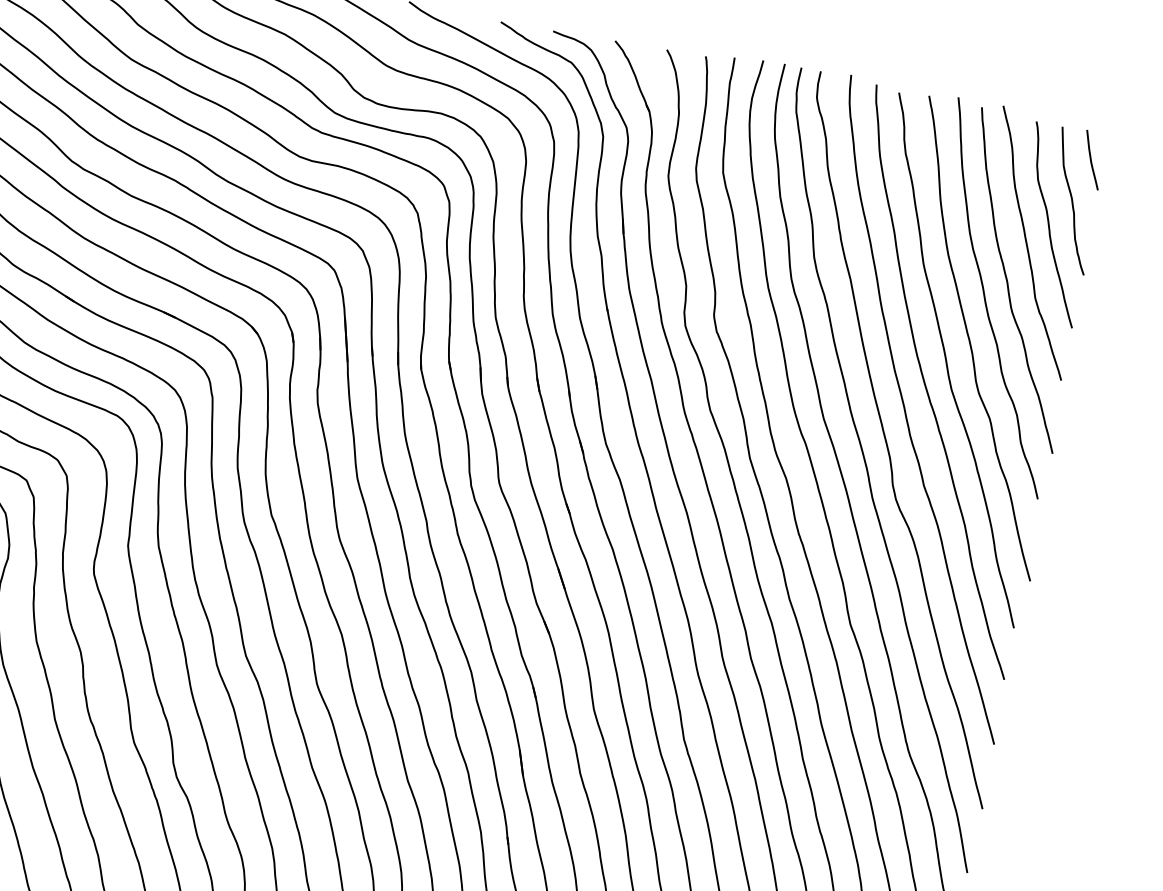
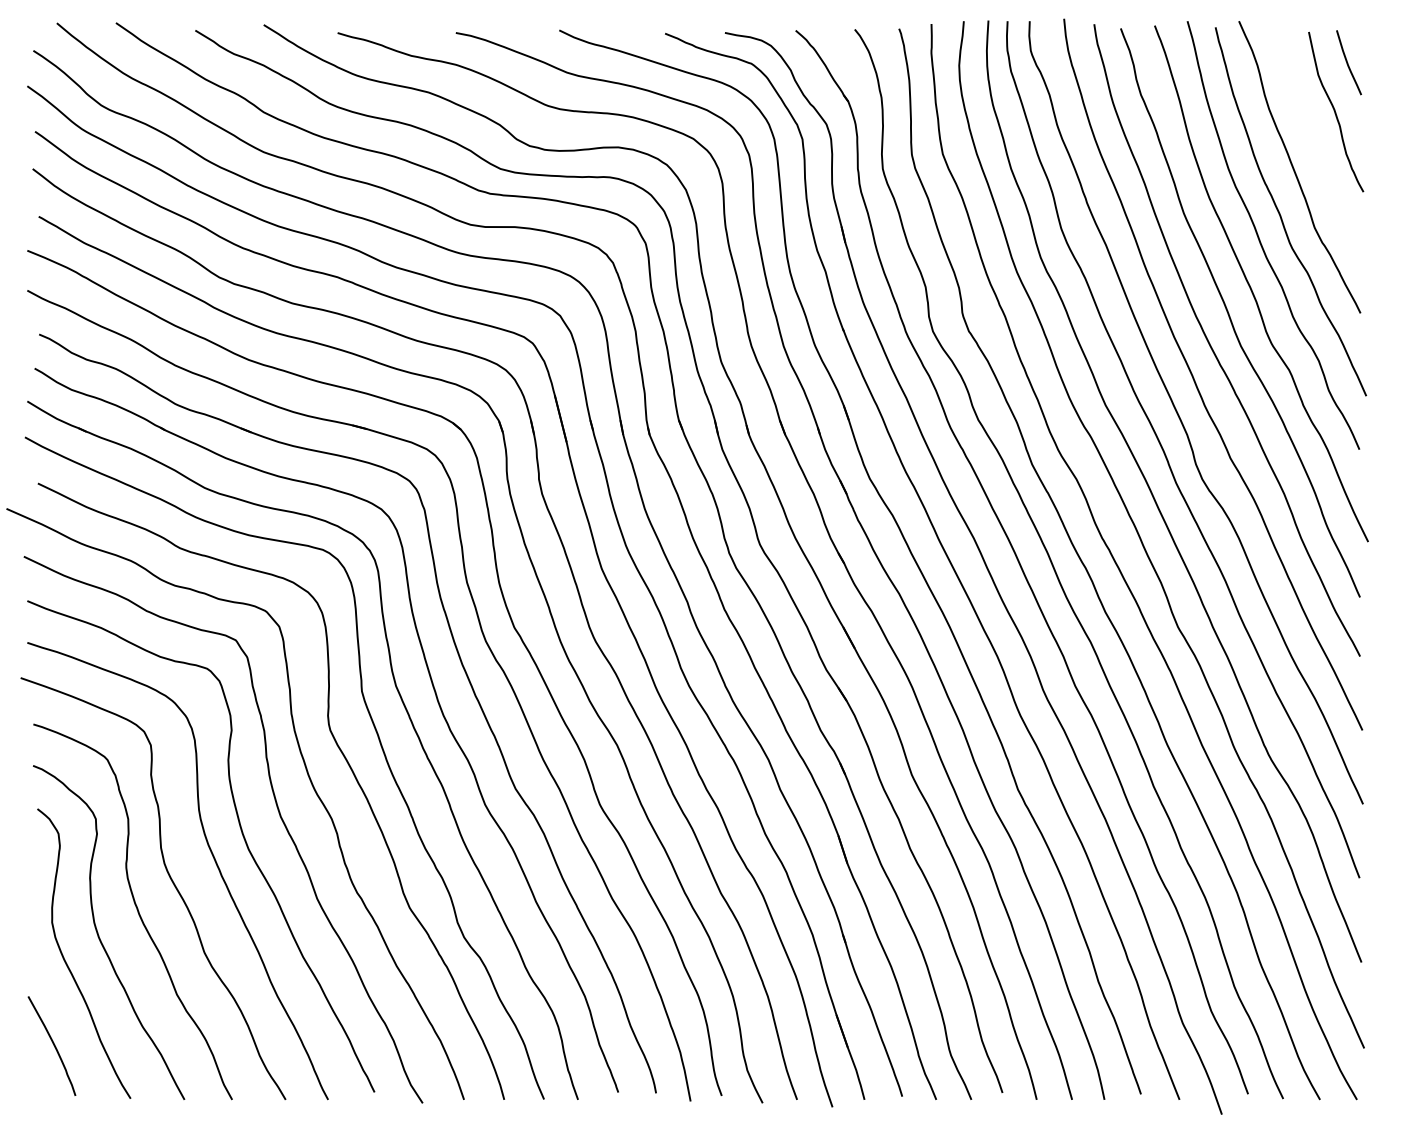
curve: (1049, 225) -> (1315, 143), removed

